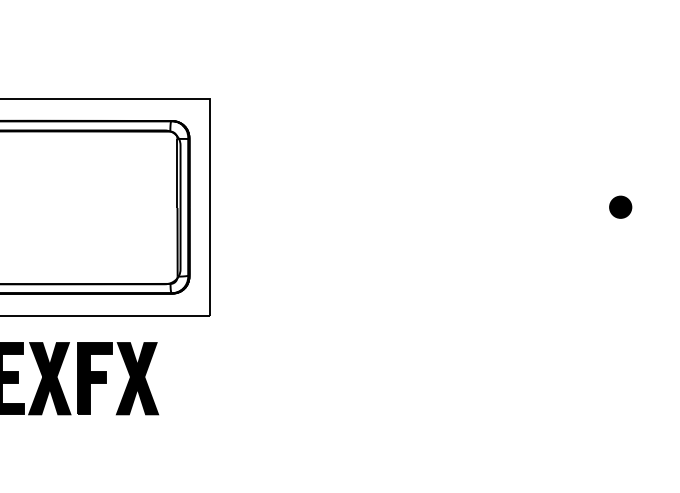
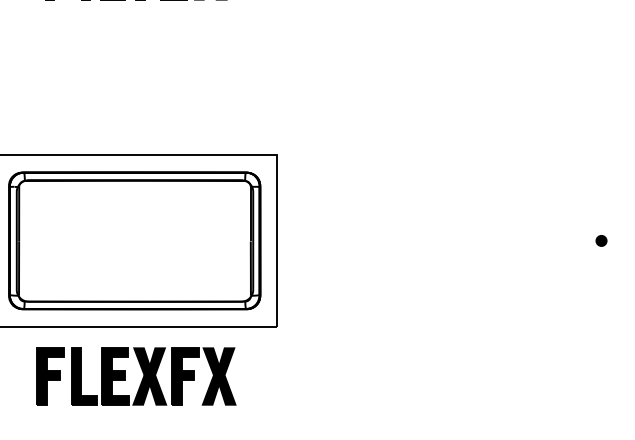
part: (620, 206) -> (601, 240), size x0.6

